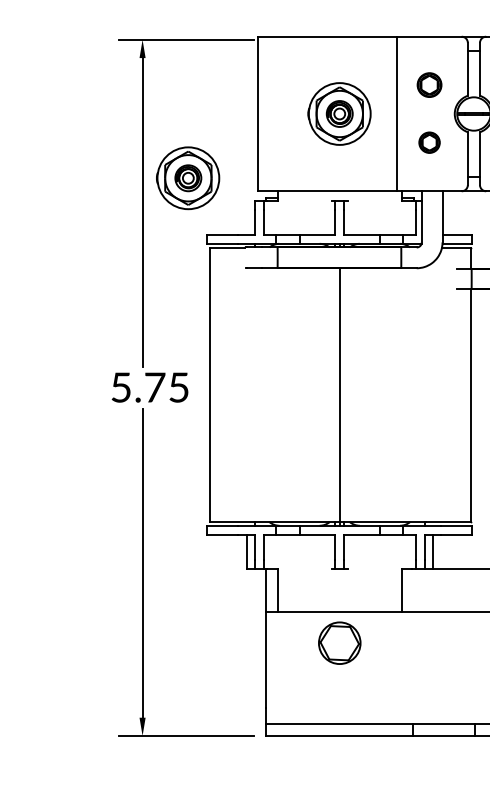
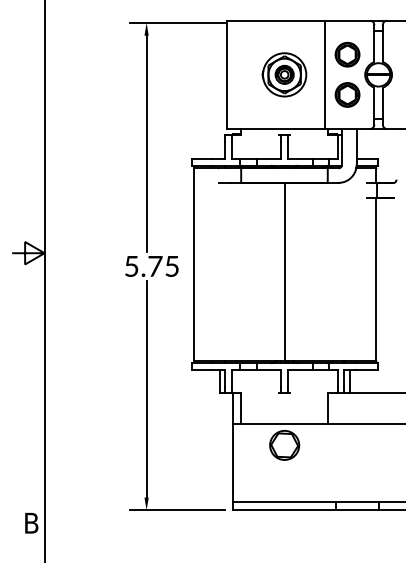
part: (429, 84) -> (347, 54), size x1.43
part: (429, 142) -> (347, 94), size x1.67
part: (188, 177) -> (178, 119), removed

